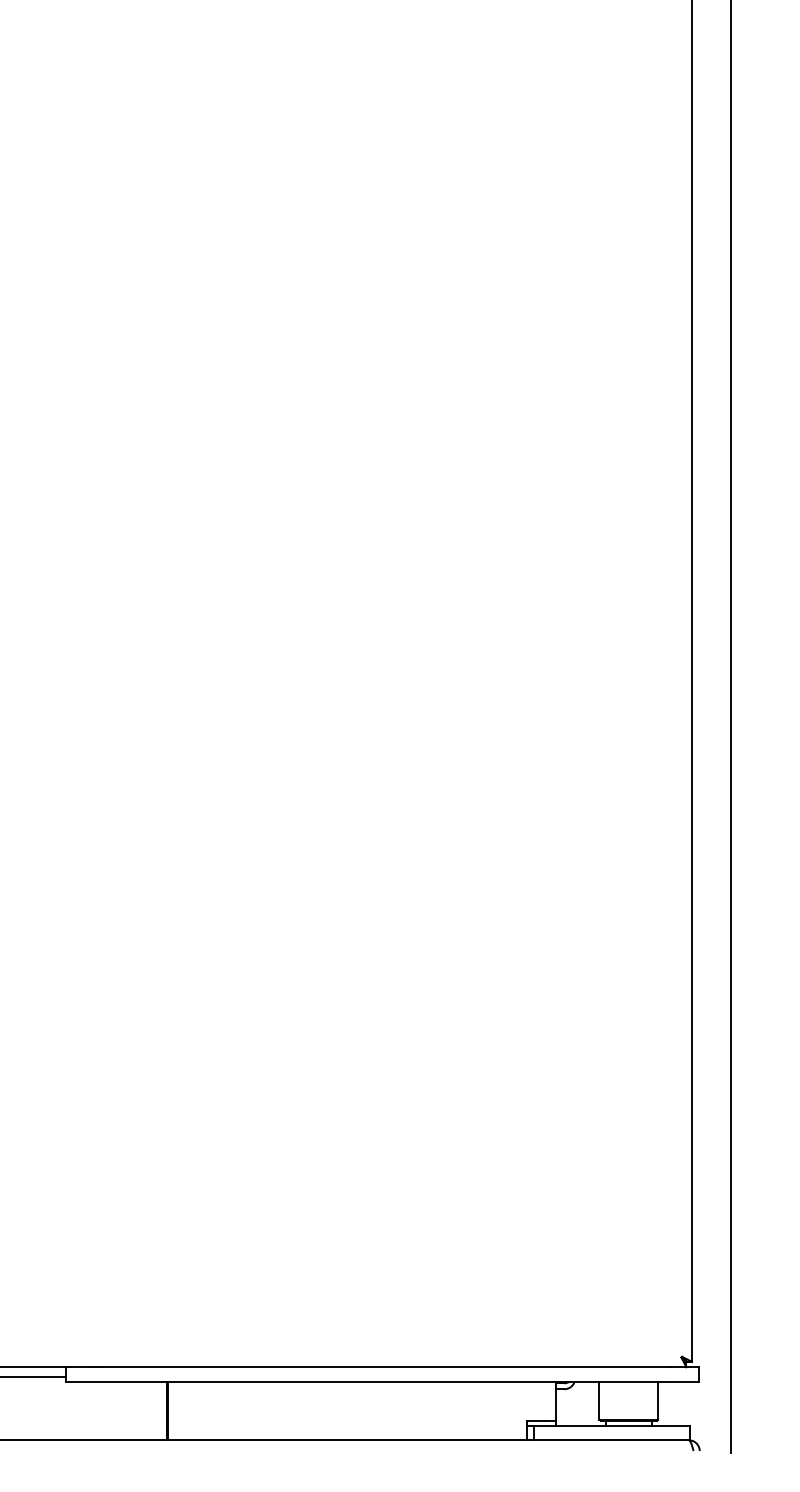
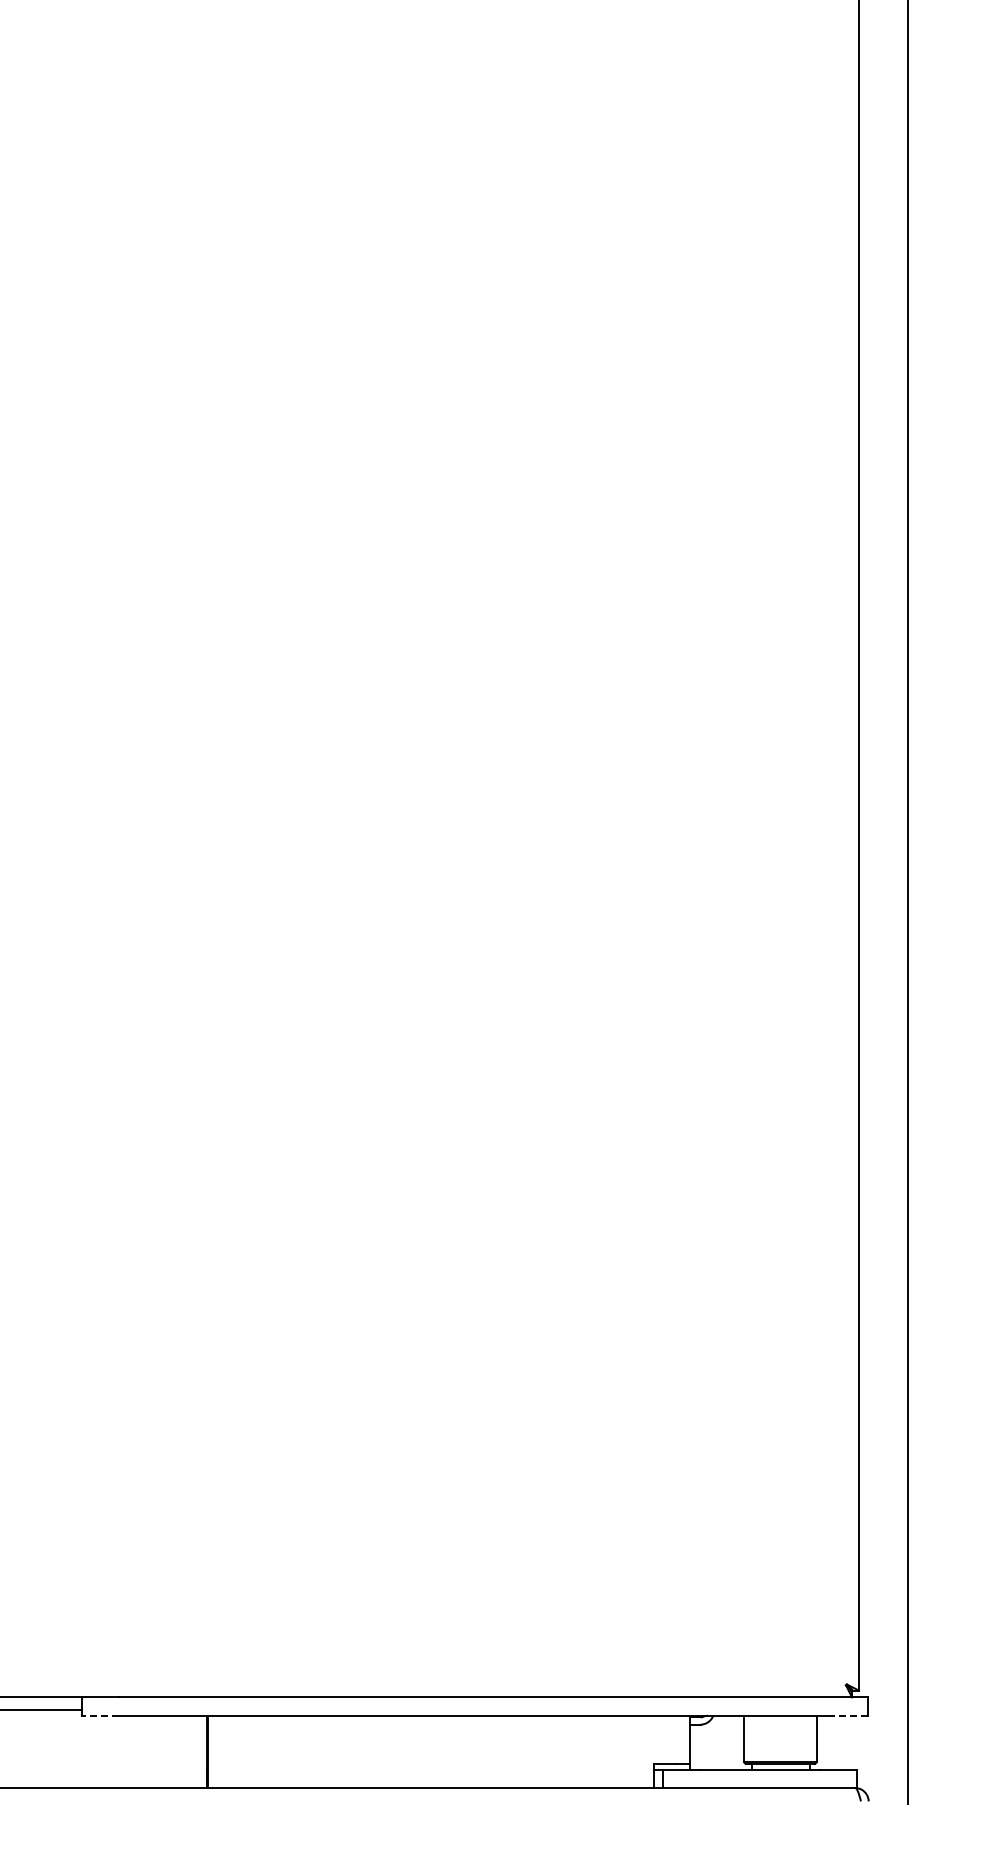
line: (80, 1381) -> (99, 1715), solid -> dashed
line: (684, 1381) -> (849, 1715), solid -> dashed

